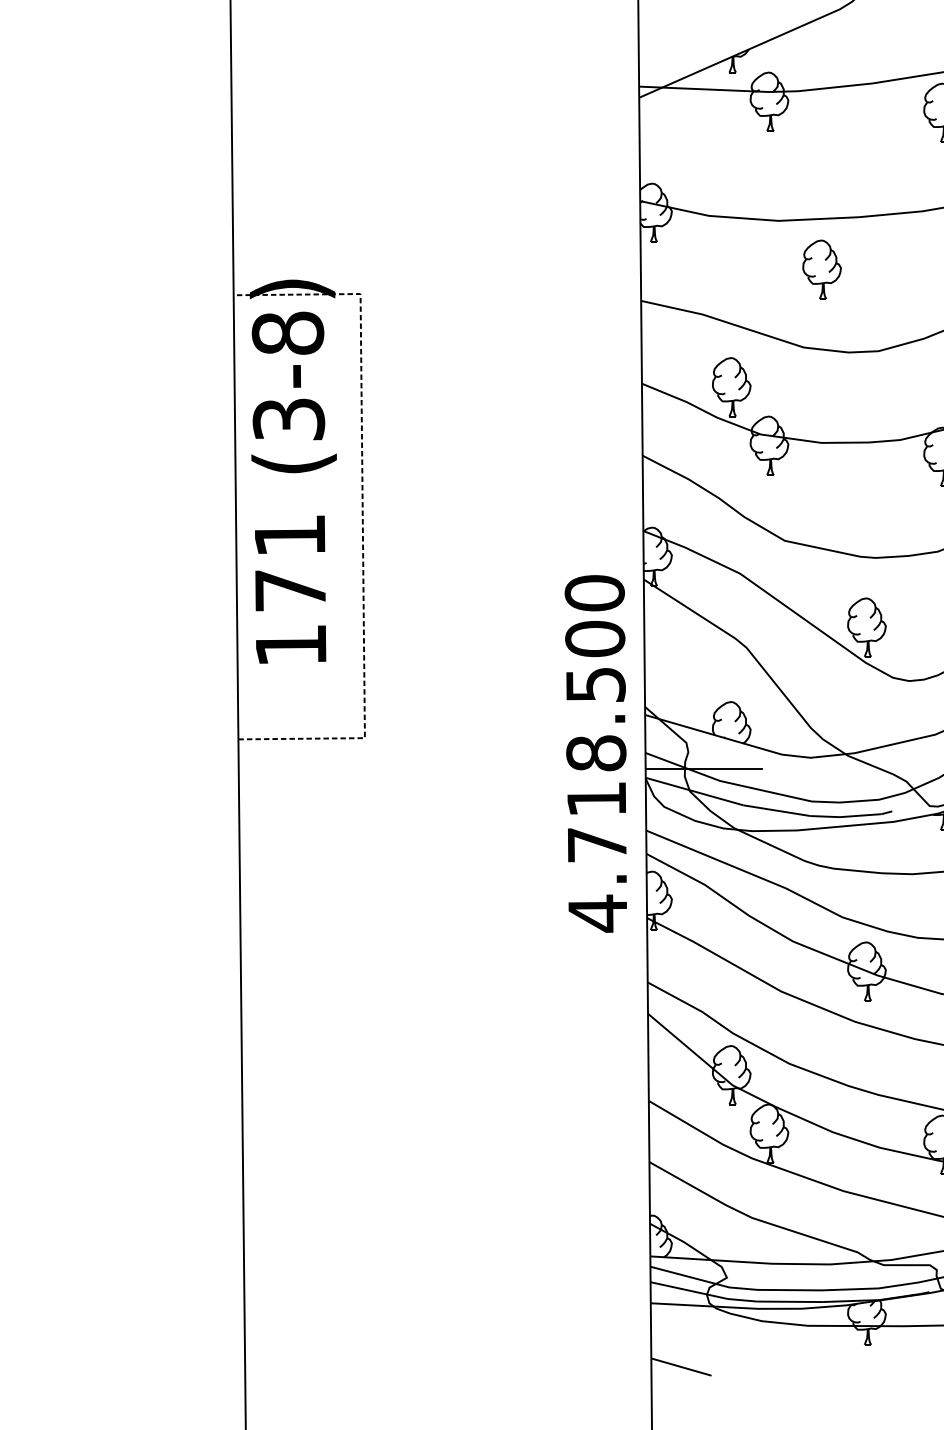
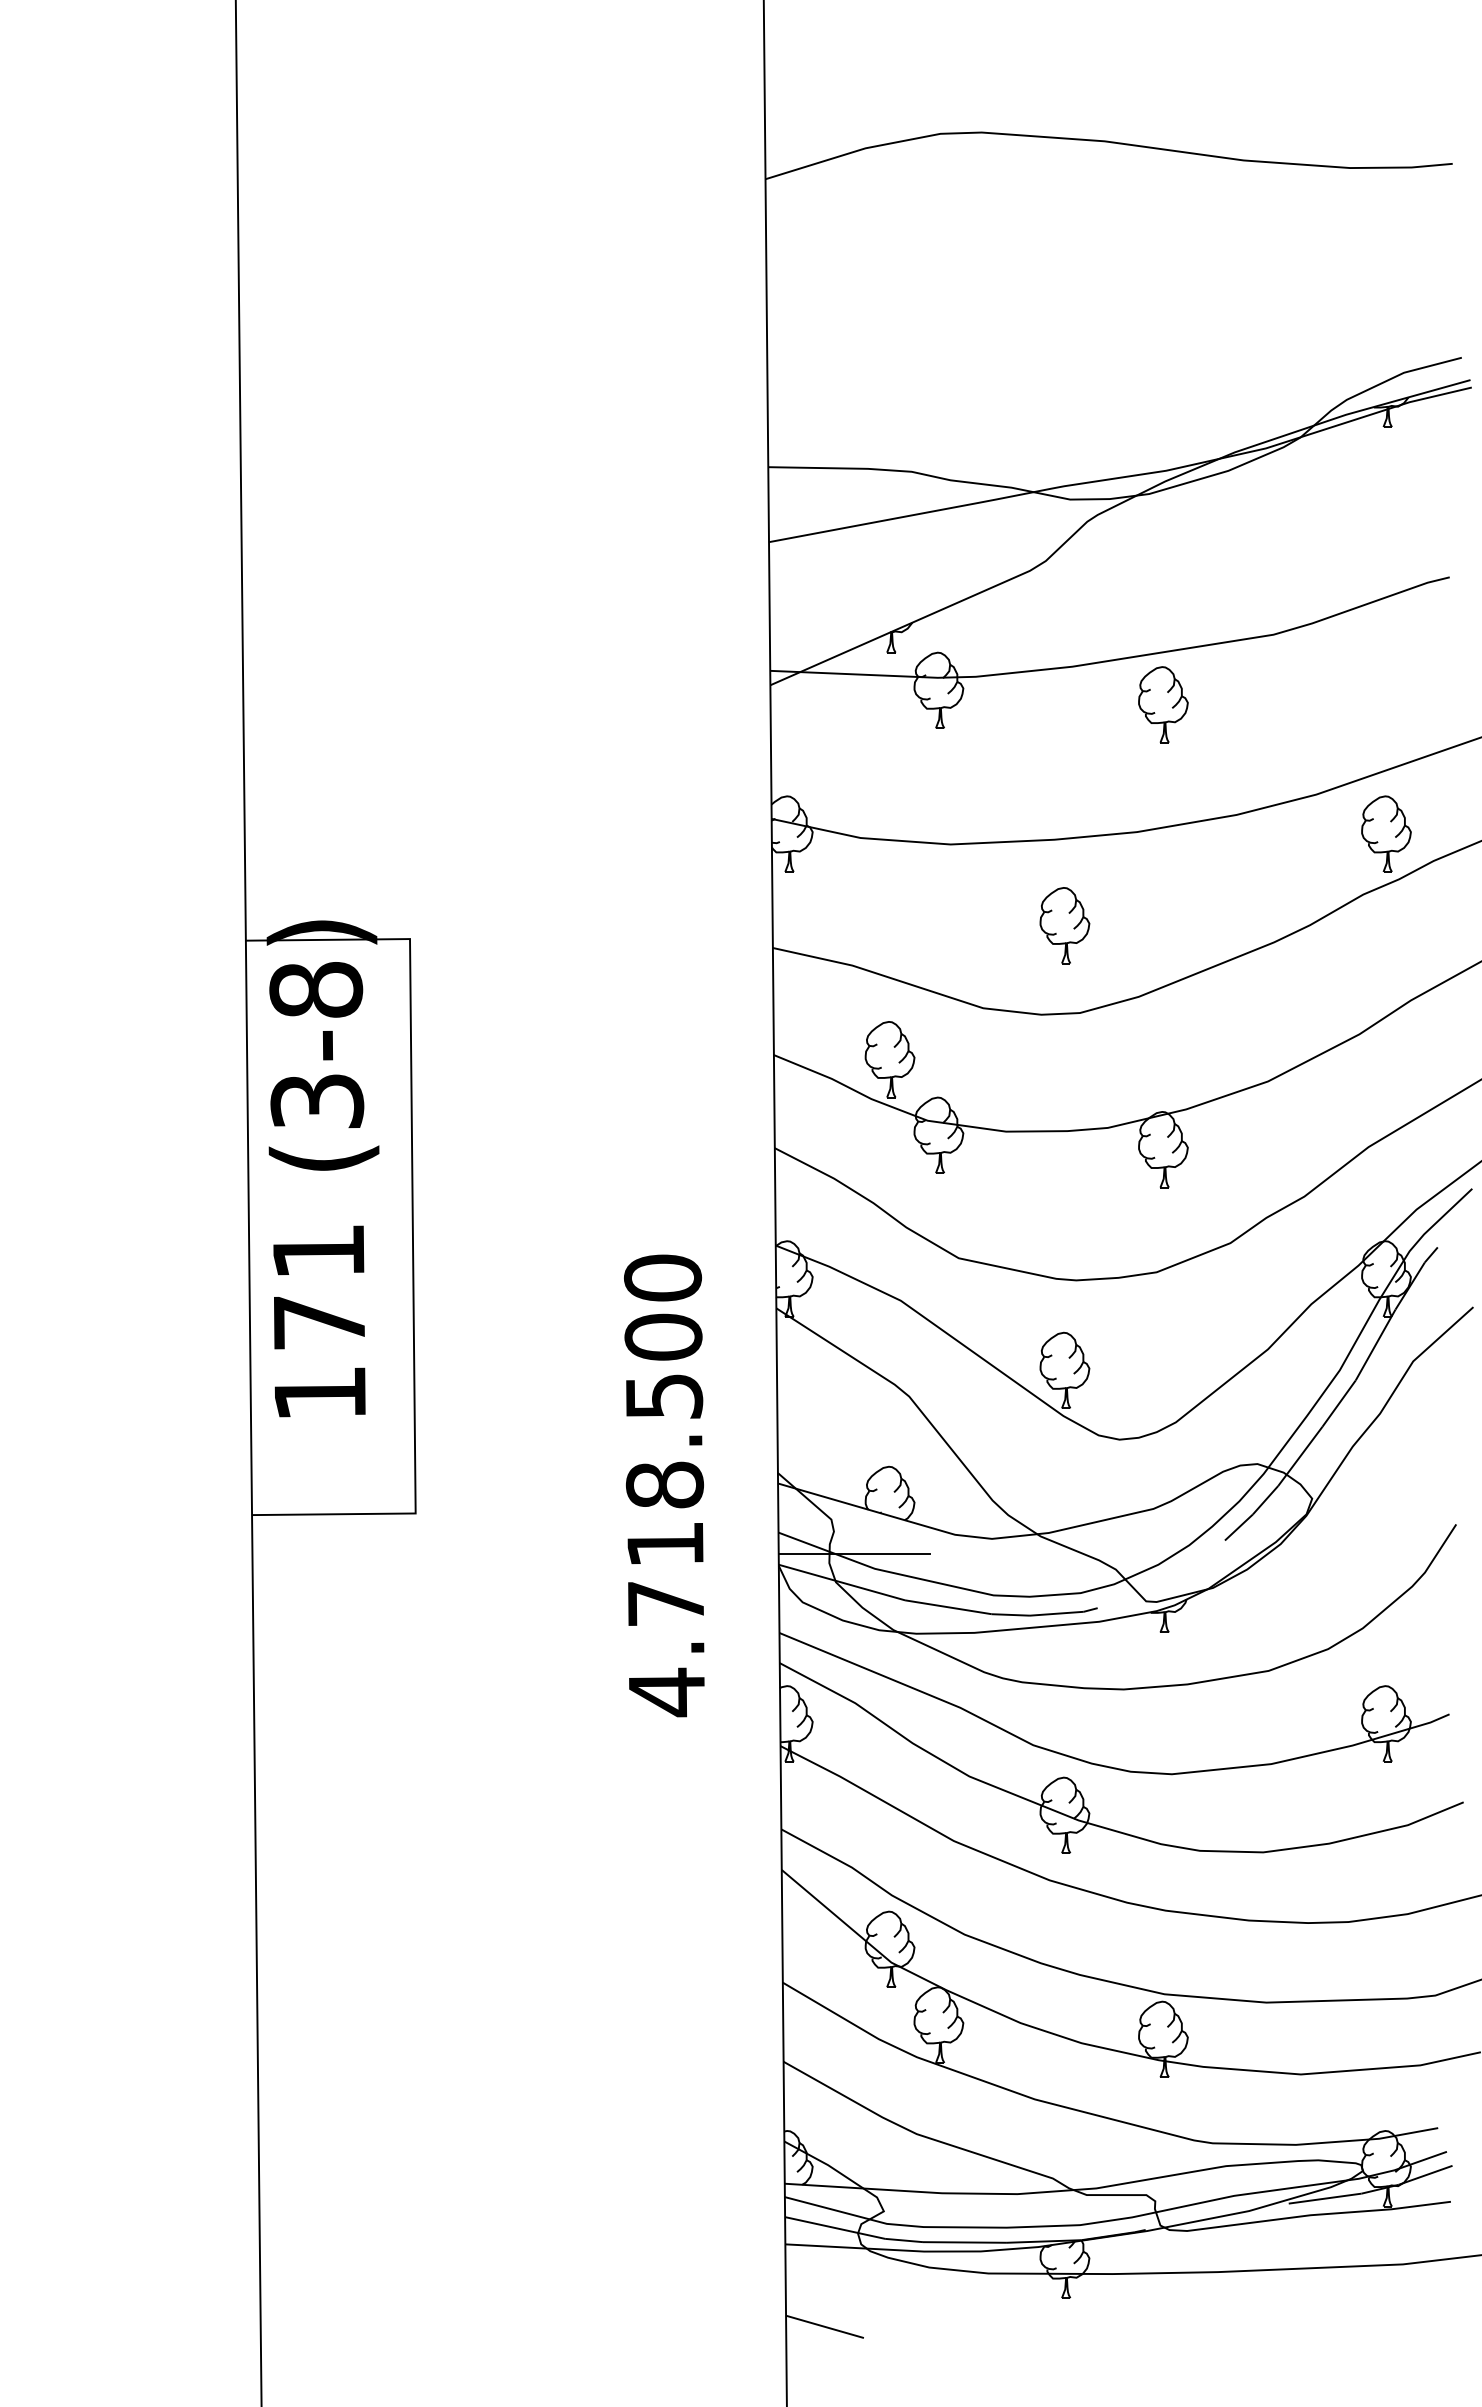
part: (821, 269) -> (1064, 925), moved
line: (362, 515) -> (412, 1225), dashed -> solid
text: (596, 753) -> (664, 1485), moved

